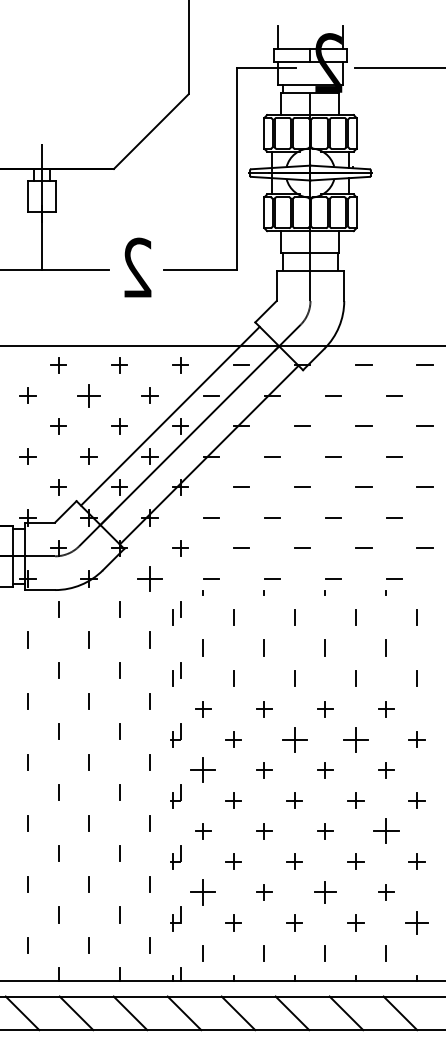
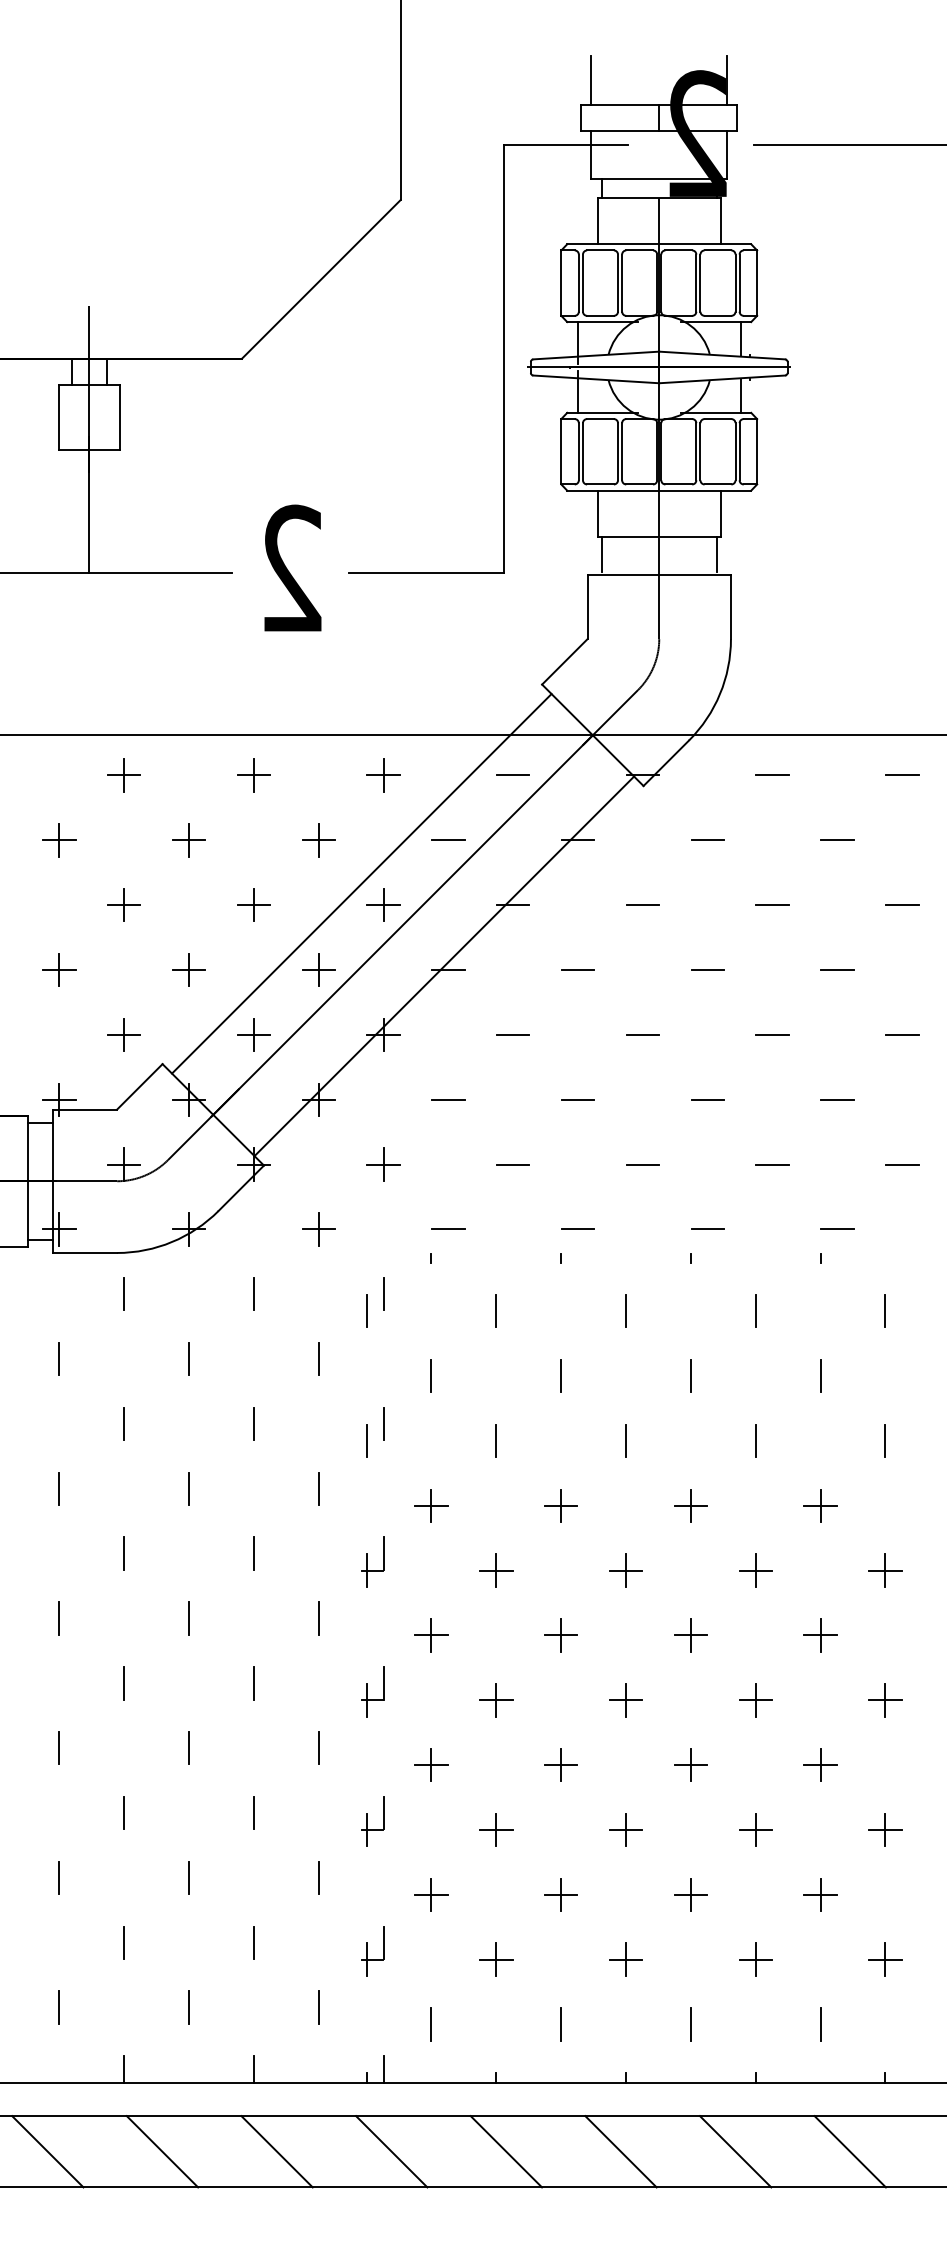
part: (88, 395) -> (187, 839), size x0.71
part: (149, 578) -> (317, 1228), size x0.62
part: (294, 739) -> (625, 1570), size x0.62
part: (355, 739) -> (754, 1570), size x0.62
part: (203, 770) -> (432, 1636), size x0.62
part: (386, 831) -> (820, 1765), size x0.62
part: (203, 892) -> (432, 1895), size x0.62
part: (325, 892) -> (691, 1895), size x0.71
part: (416, 922) -> (884, 1958), size x0.71

